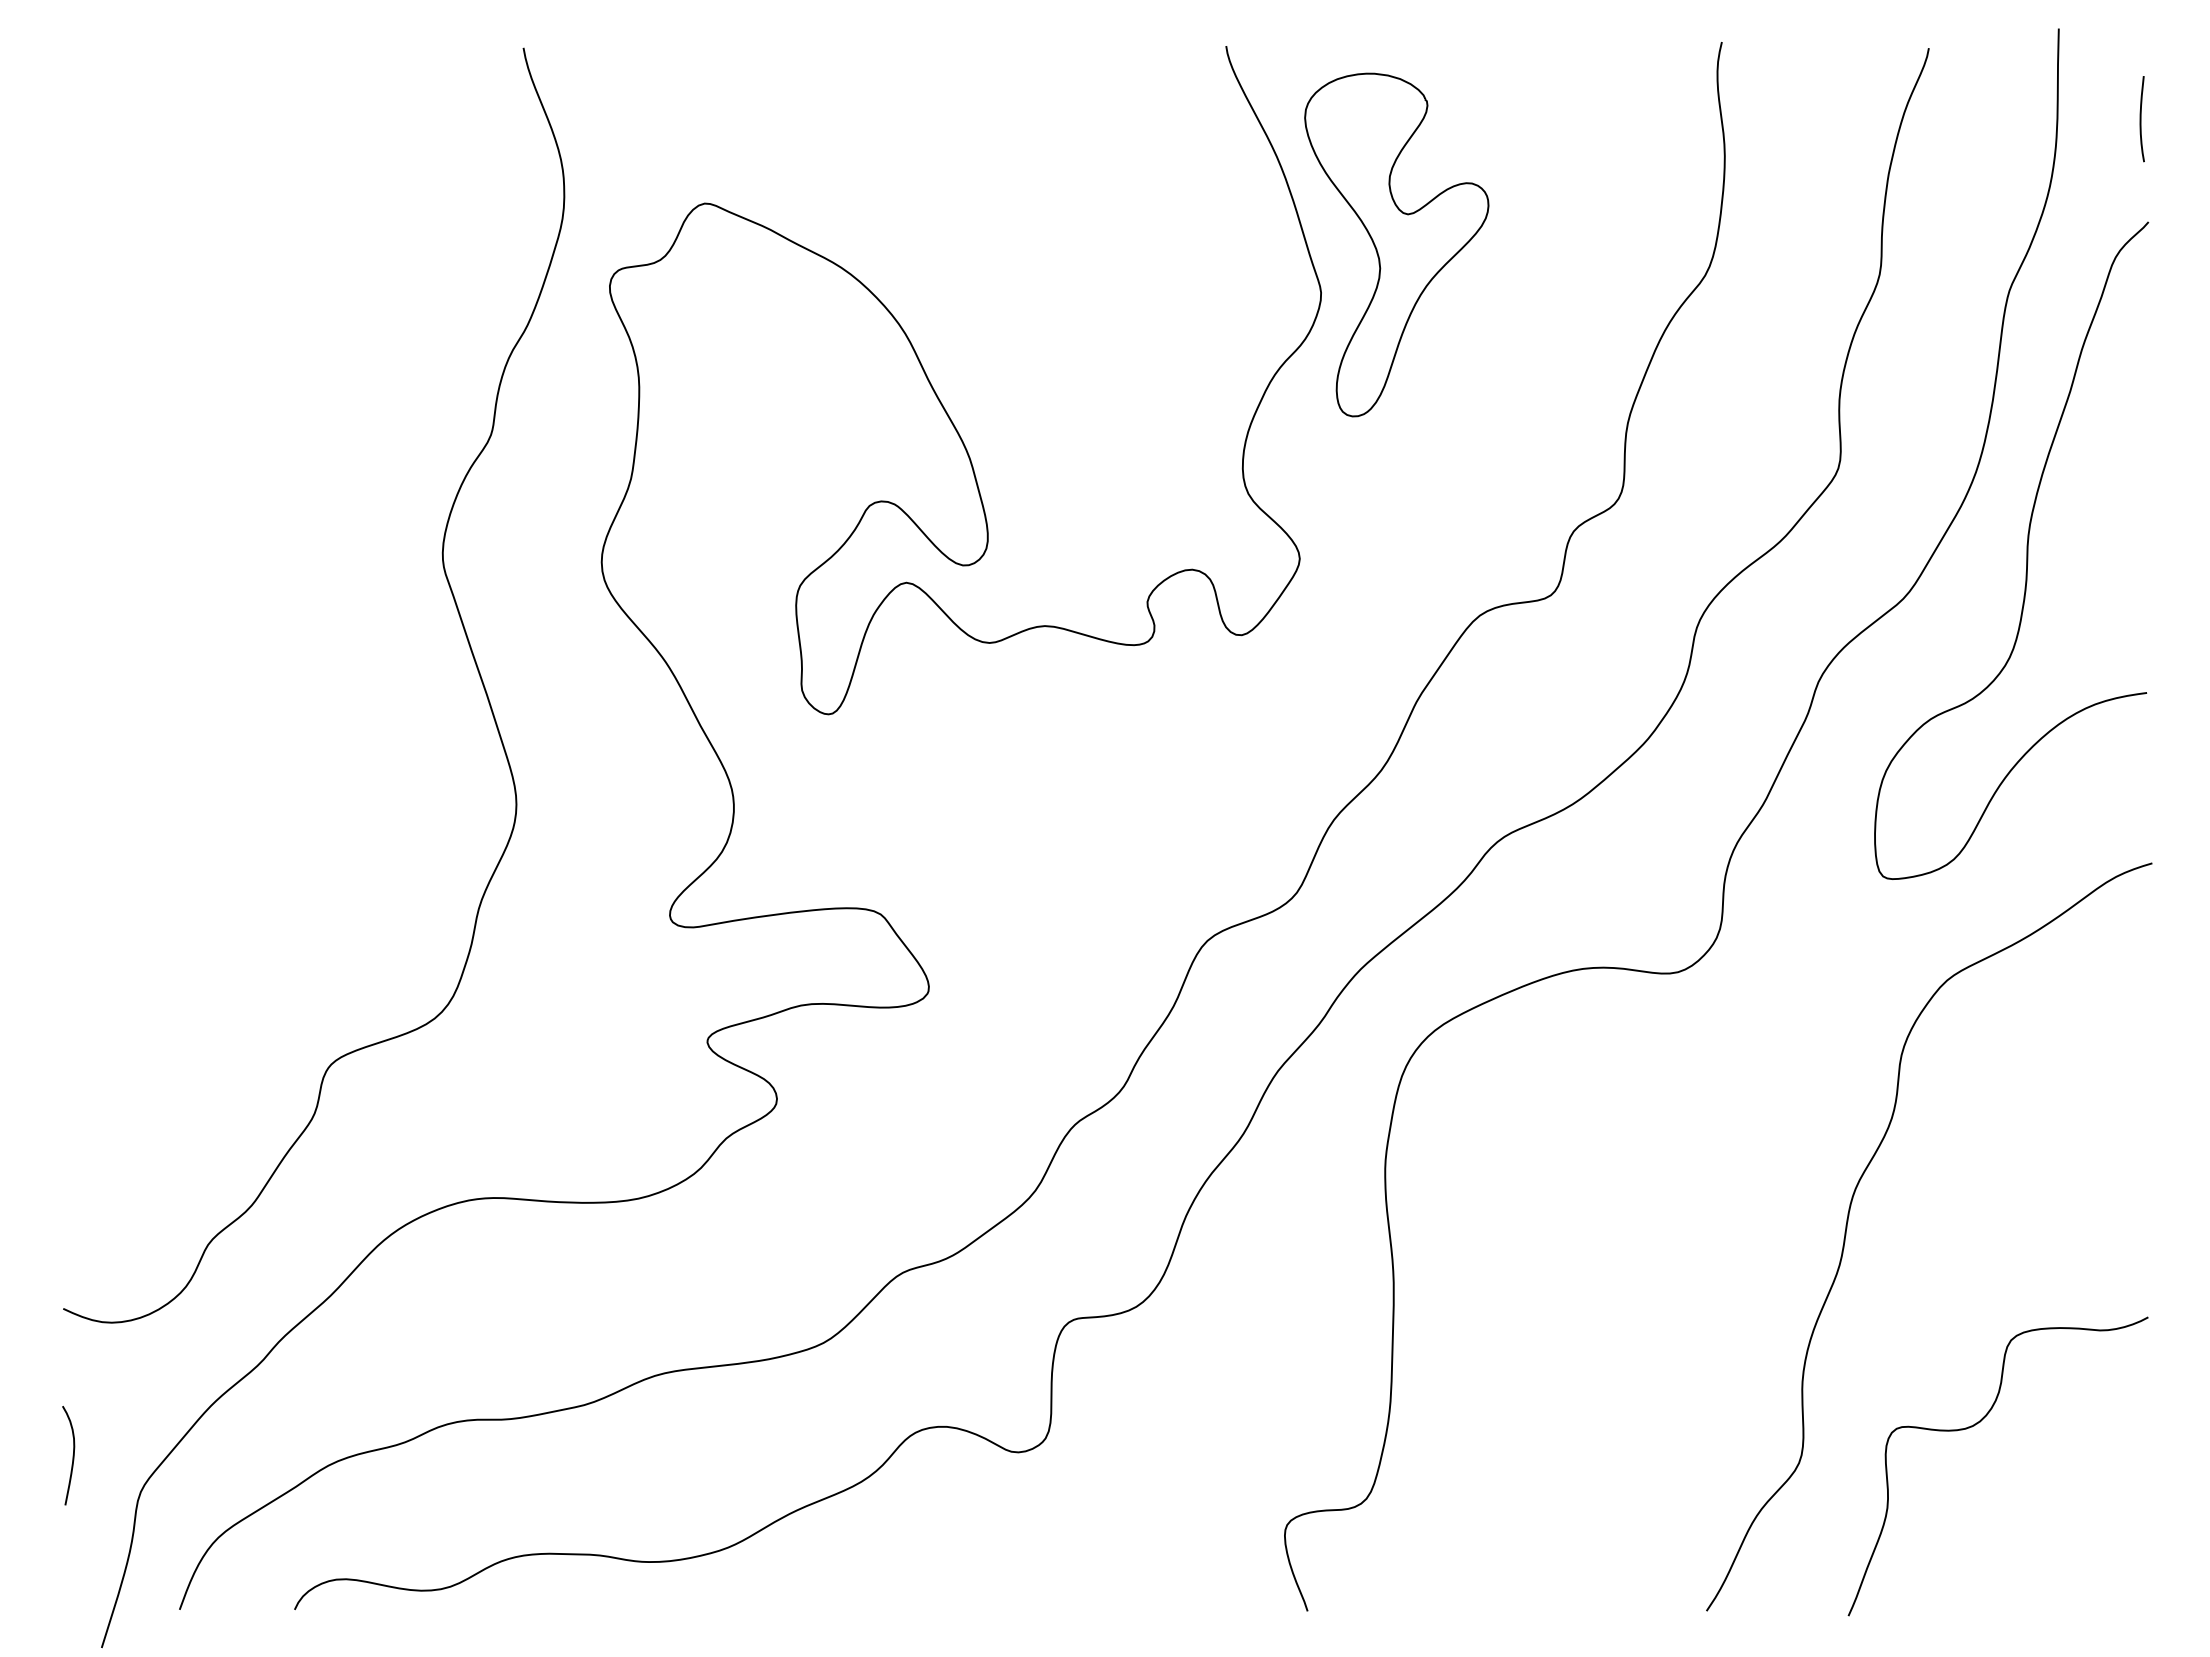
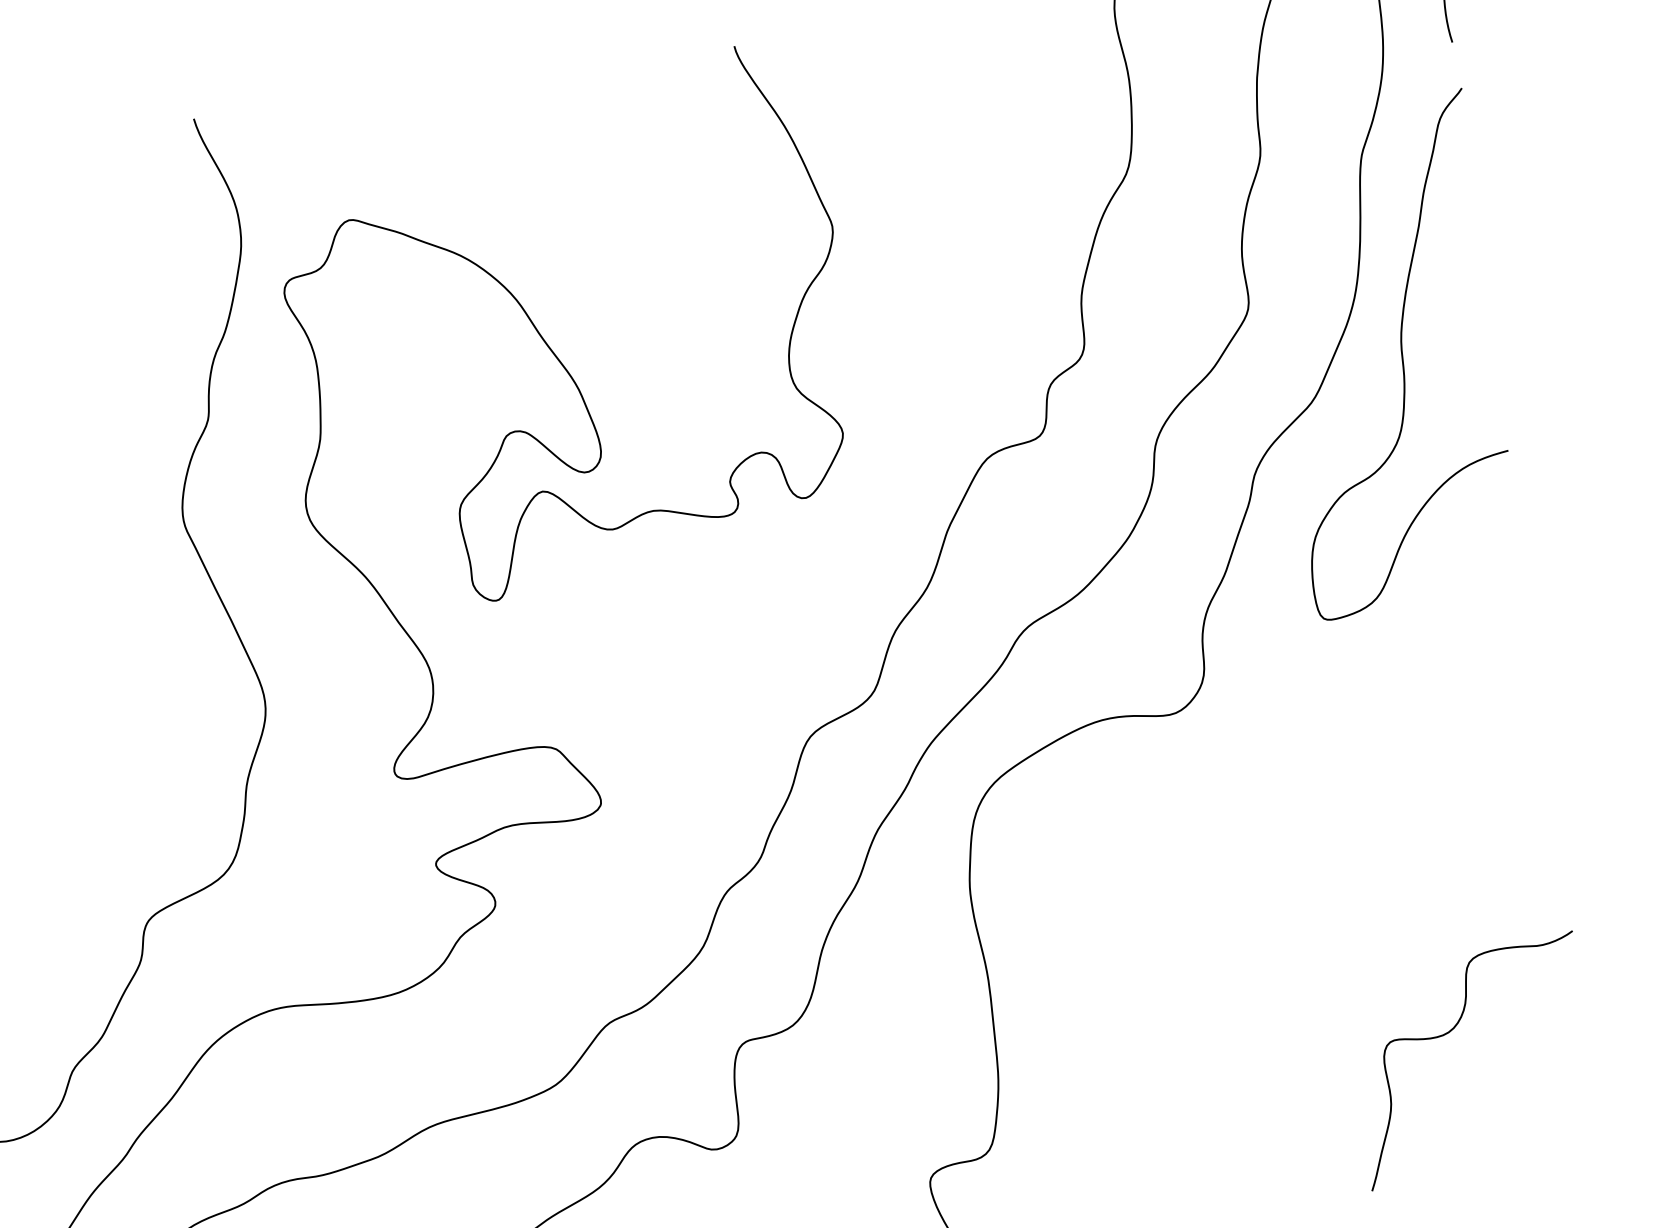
part: (1396, 244) -> (885, 181), removed
curve: (1848, 1221) -> (1332, 887), removed

